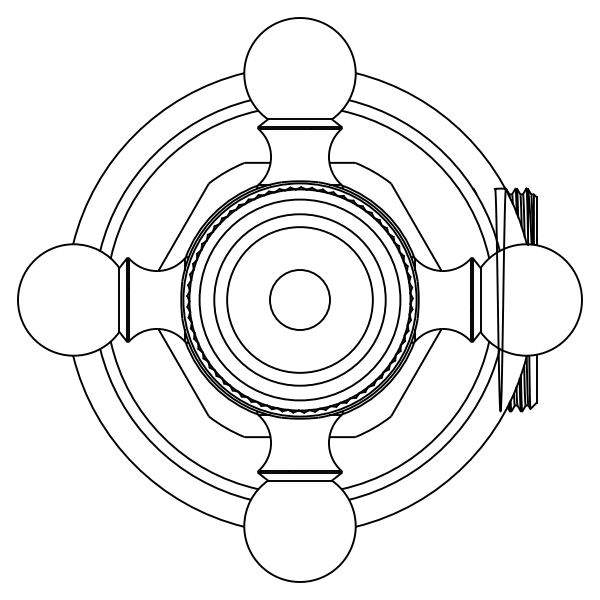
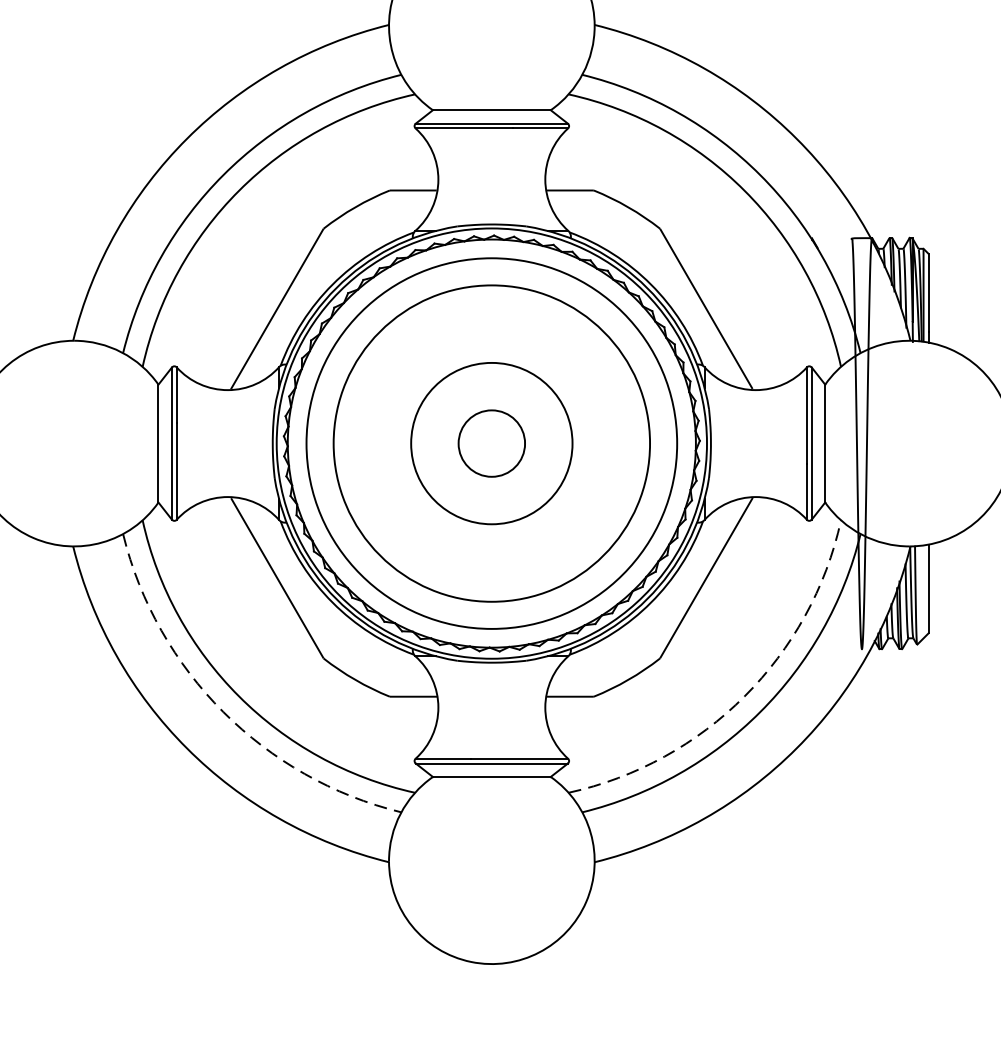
circle: (299, 299) -> (490, 442), size x0.6
circle: (299, 300) -> (490, 444), size x0.6
arc: (436, 436) -> (743, 695), solid -> dashed
arc: (154, 445) -> (223, 712), solid -> dashed

